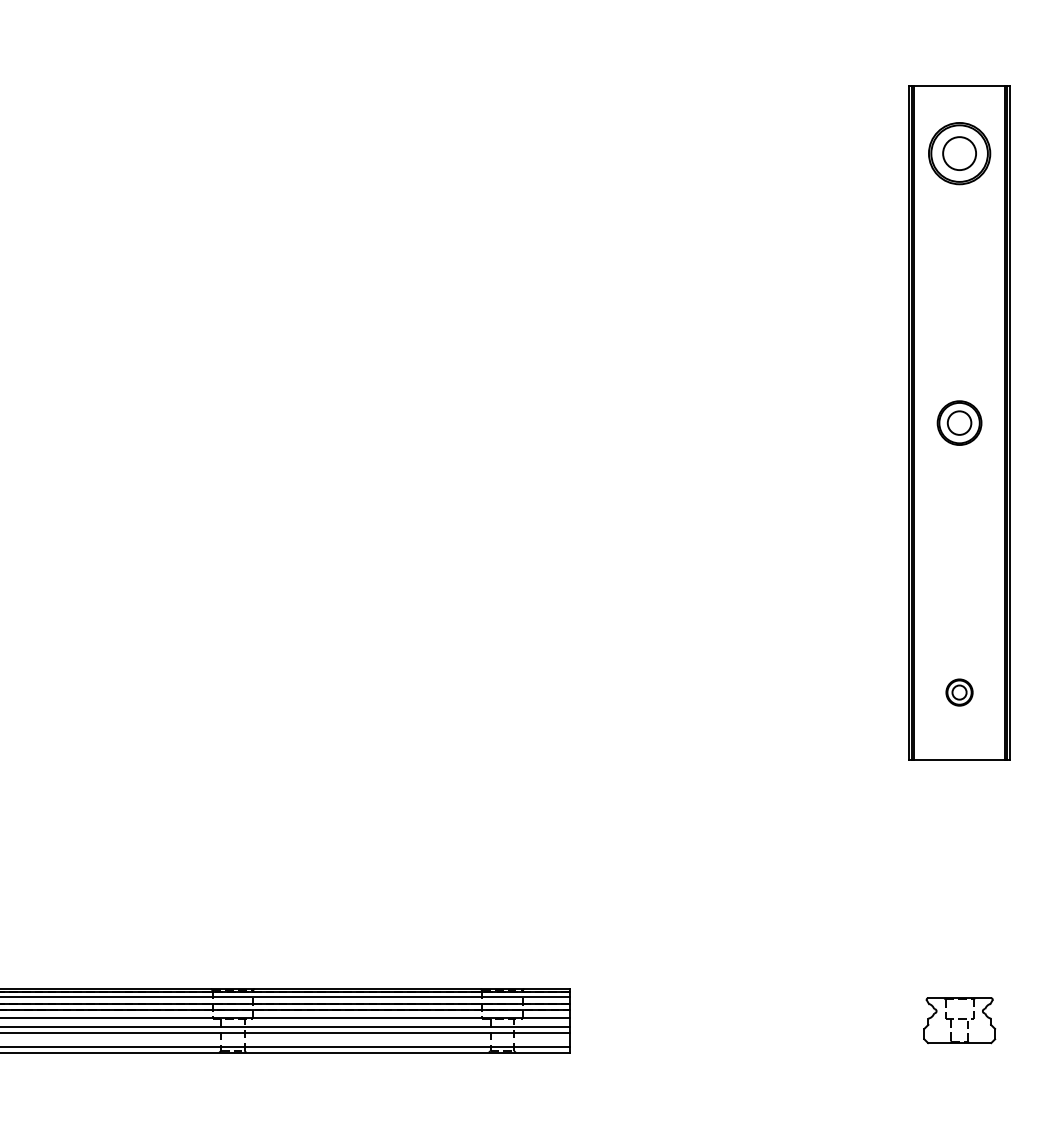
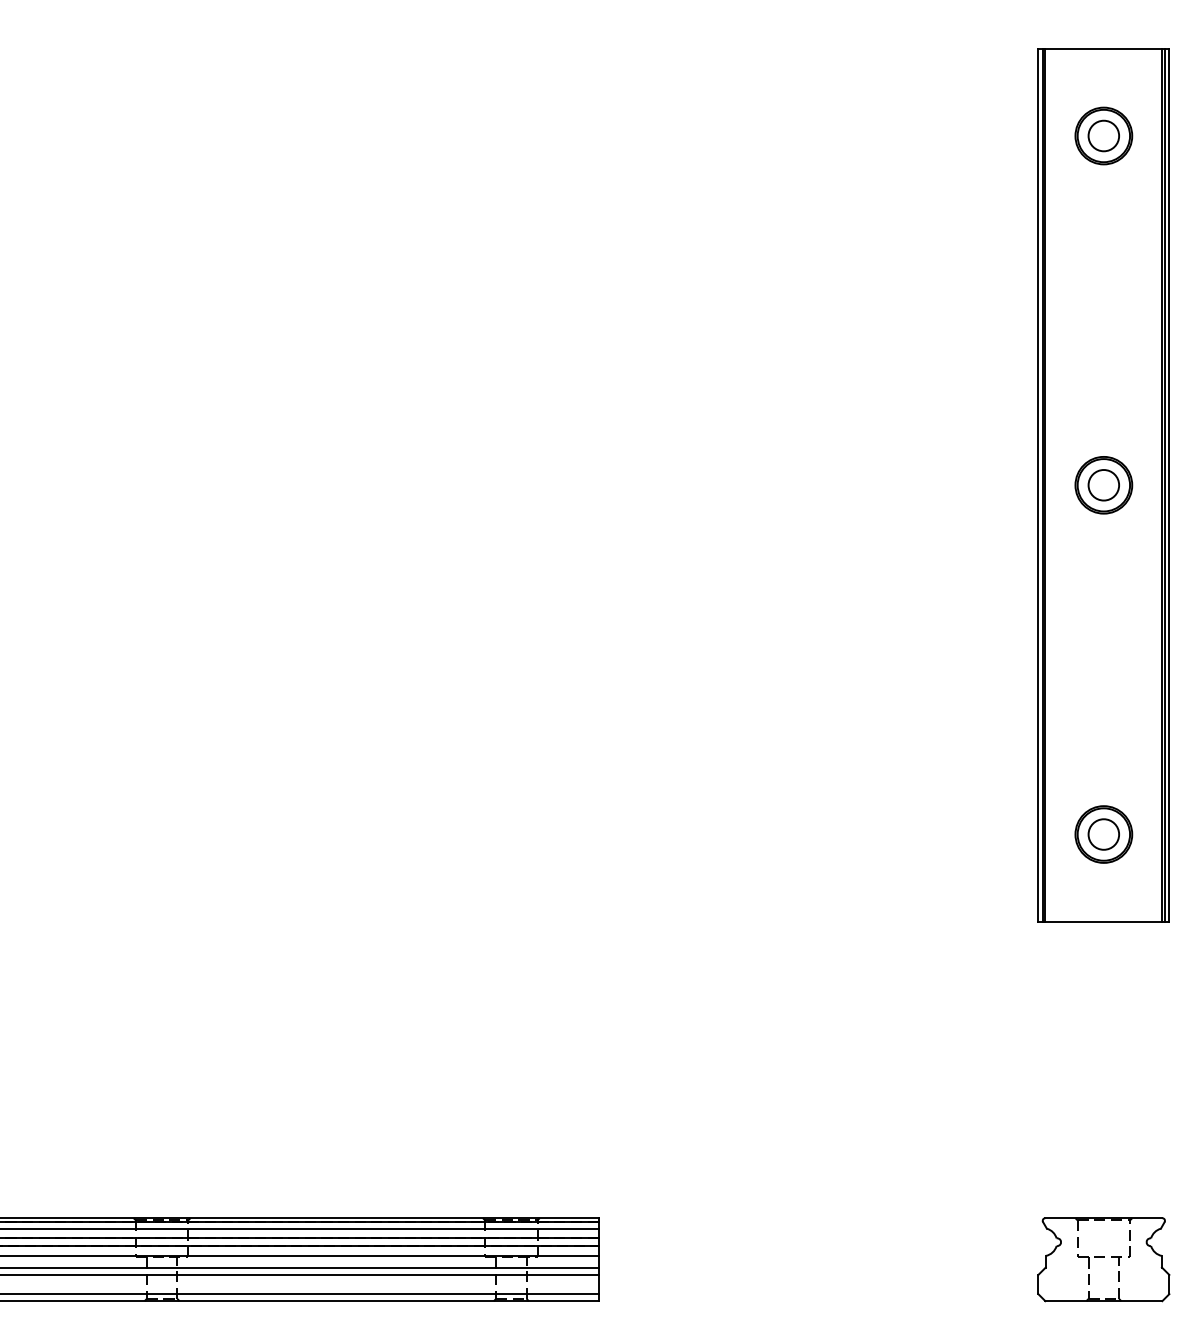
part: (959, 153) -> (1103, 135), size x0.71
part: (959, 692) -> (1103, 834), size x1.67
part: (959, 1020) -> (1103, 1259), size x1.43

